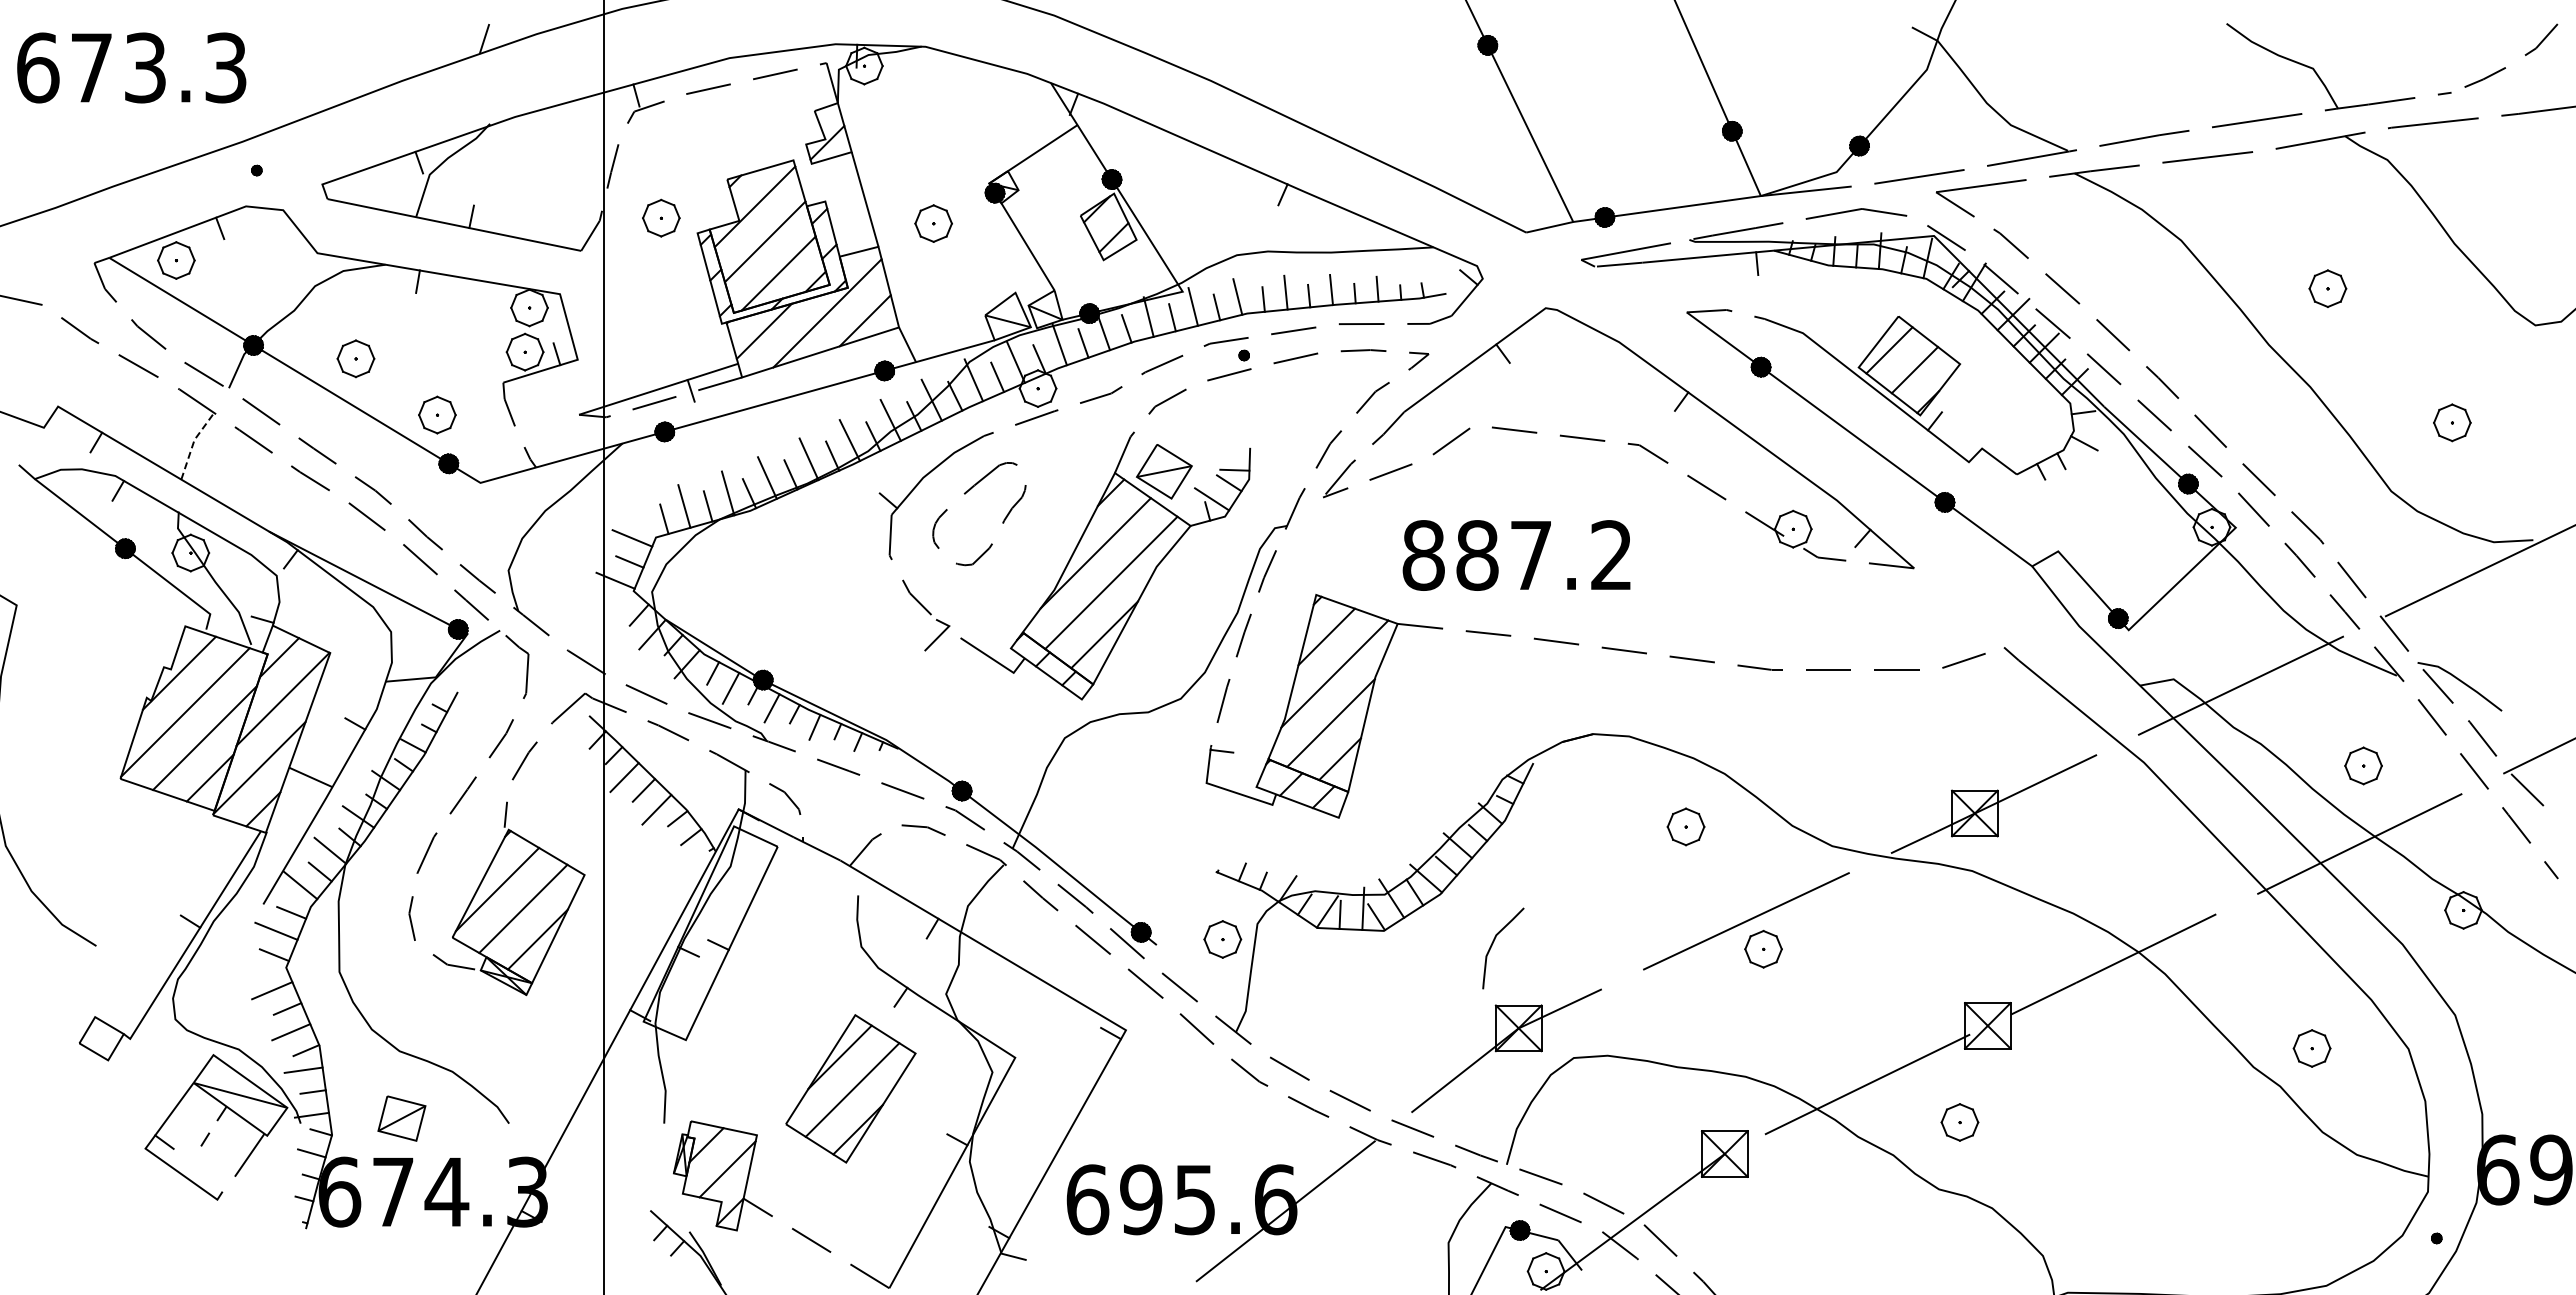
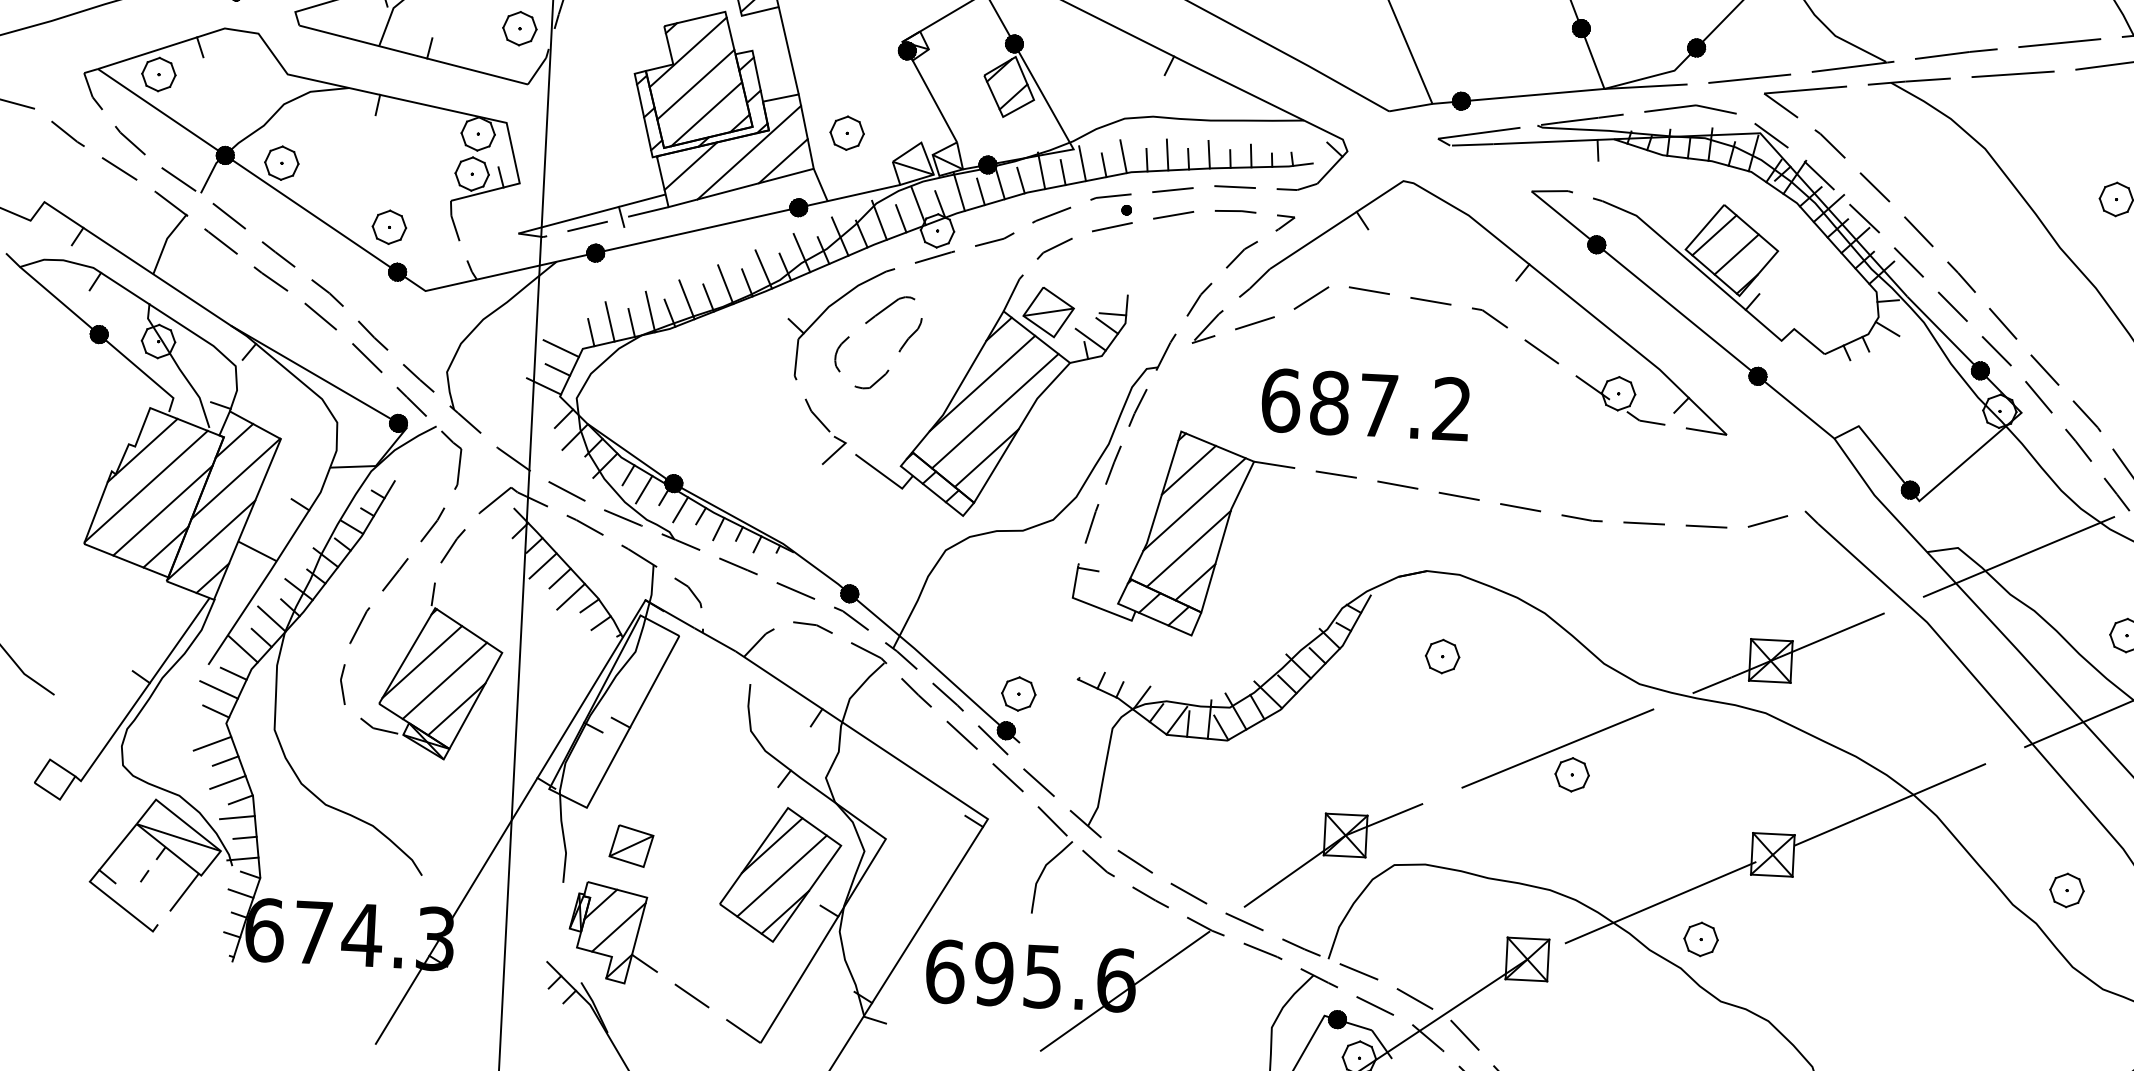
part: (661, 217) -> (520, 28), moved
part: (933, 223) -> (847, 133), moved
part: (355, 358) -> (281, 162), moved
line: (193, 442) -> (166, 241), dashed -> solid
text: (1423, 555) -> (1280, 400), 887.2 -> 687.2
part: (1685, 826) -> (1442, 656), moved
part: (1222, 939) -> (1018, 694), moved
curve: (1493, 943) -> (1043, 872), moved
part: (850, 1088) -> (780, 874), moved
part: (401, 1118) -> (631, 846), moved
part: (1959, 1122) -> (1700, 939), moved

